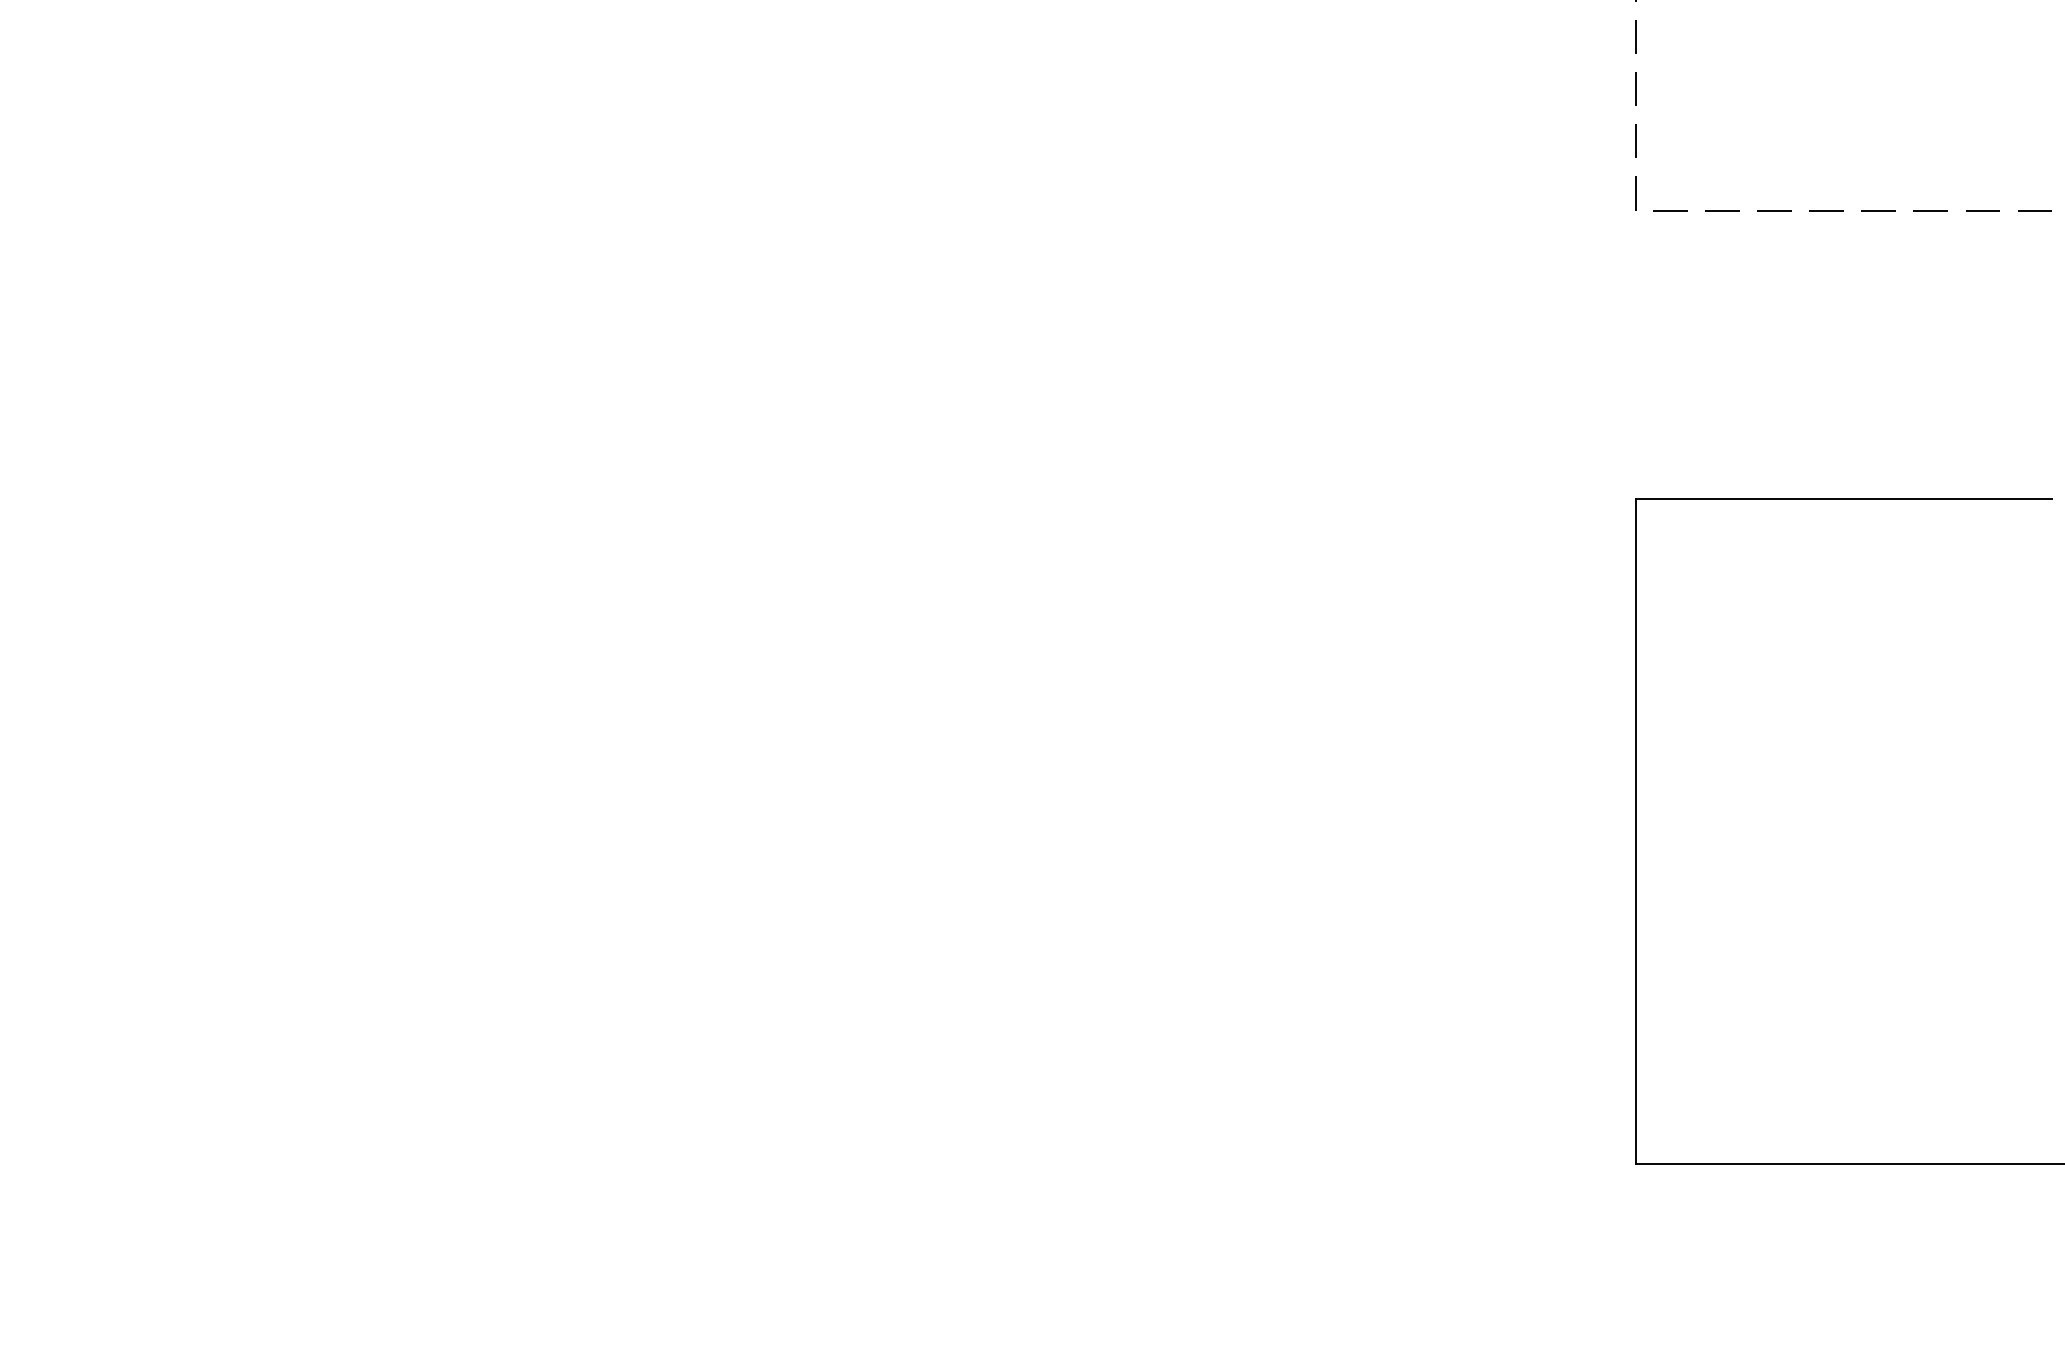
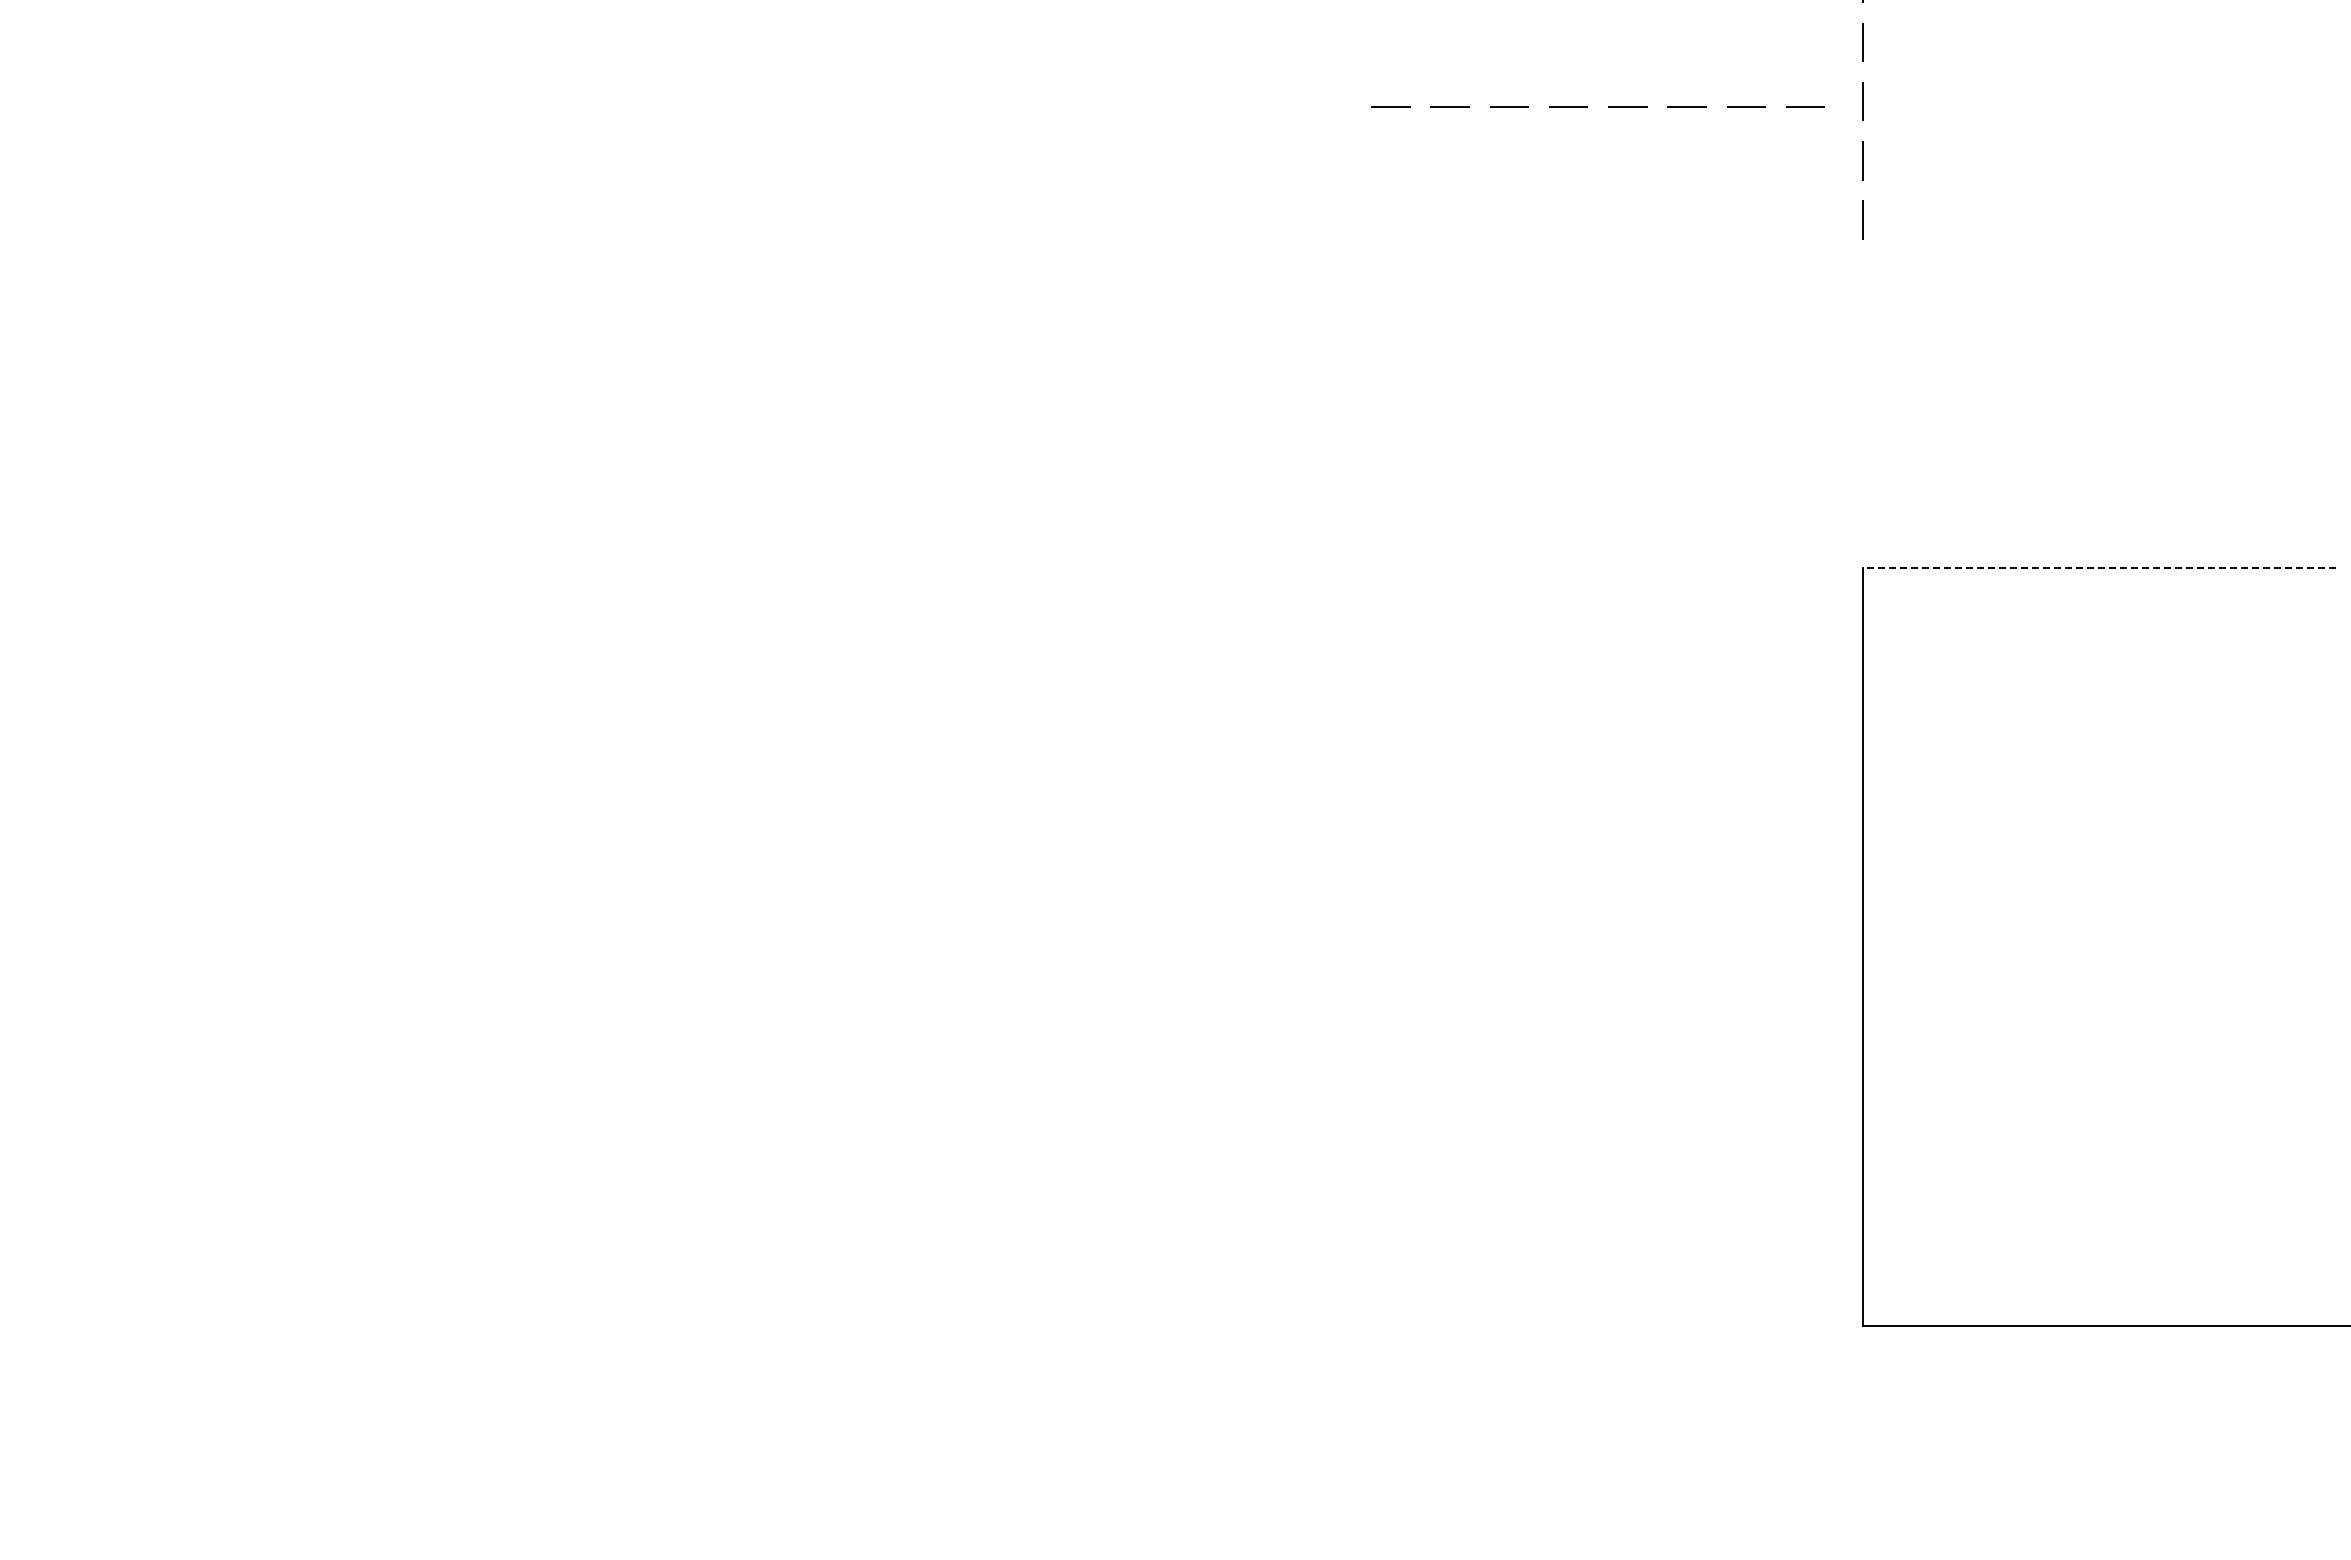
line: (1843, 210) -> (1587, 106), moved
line: (1844, 499) -> (2099, 568), solid -> dashed

